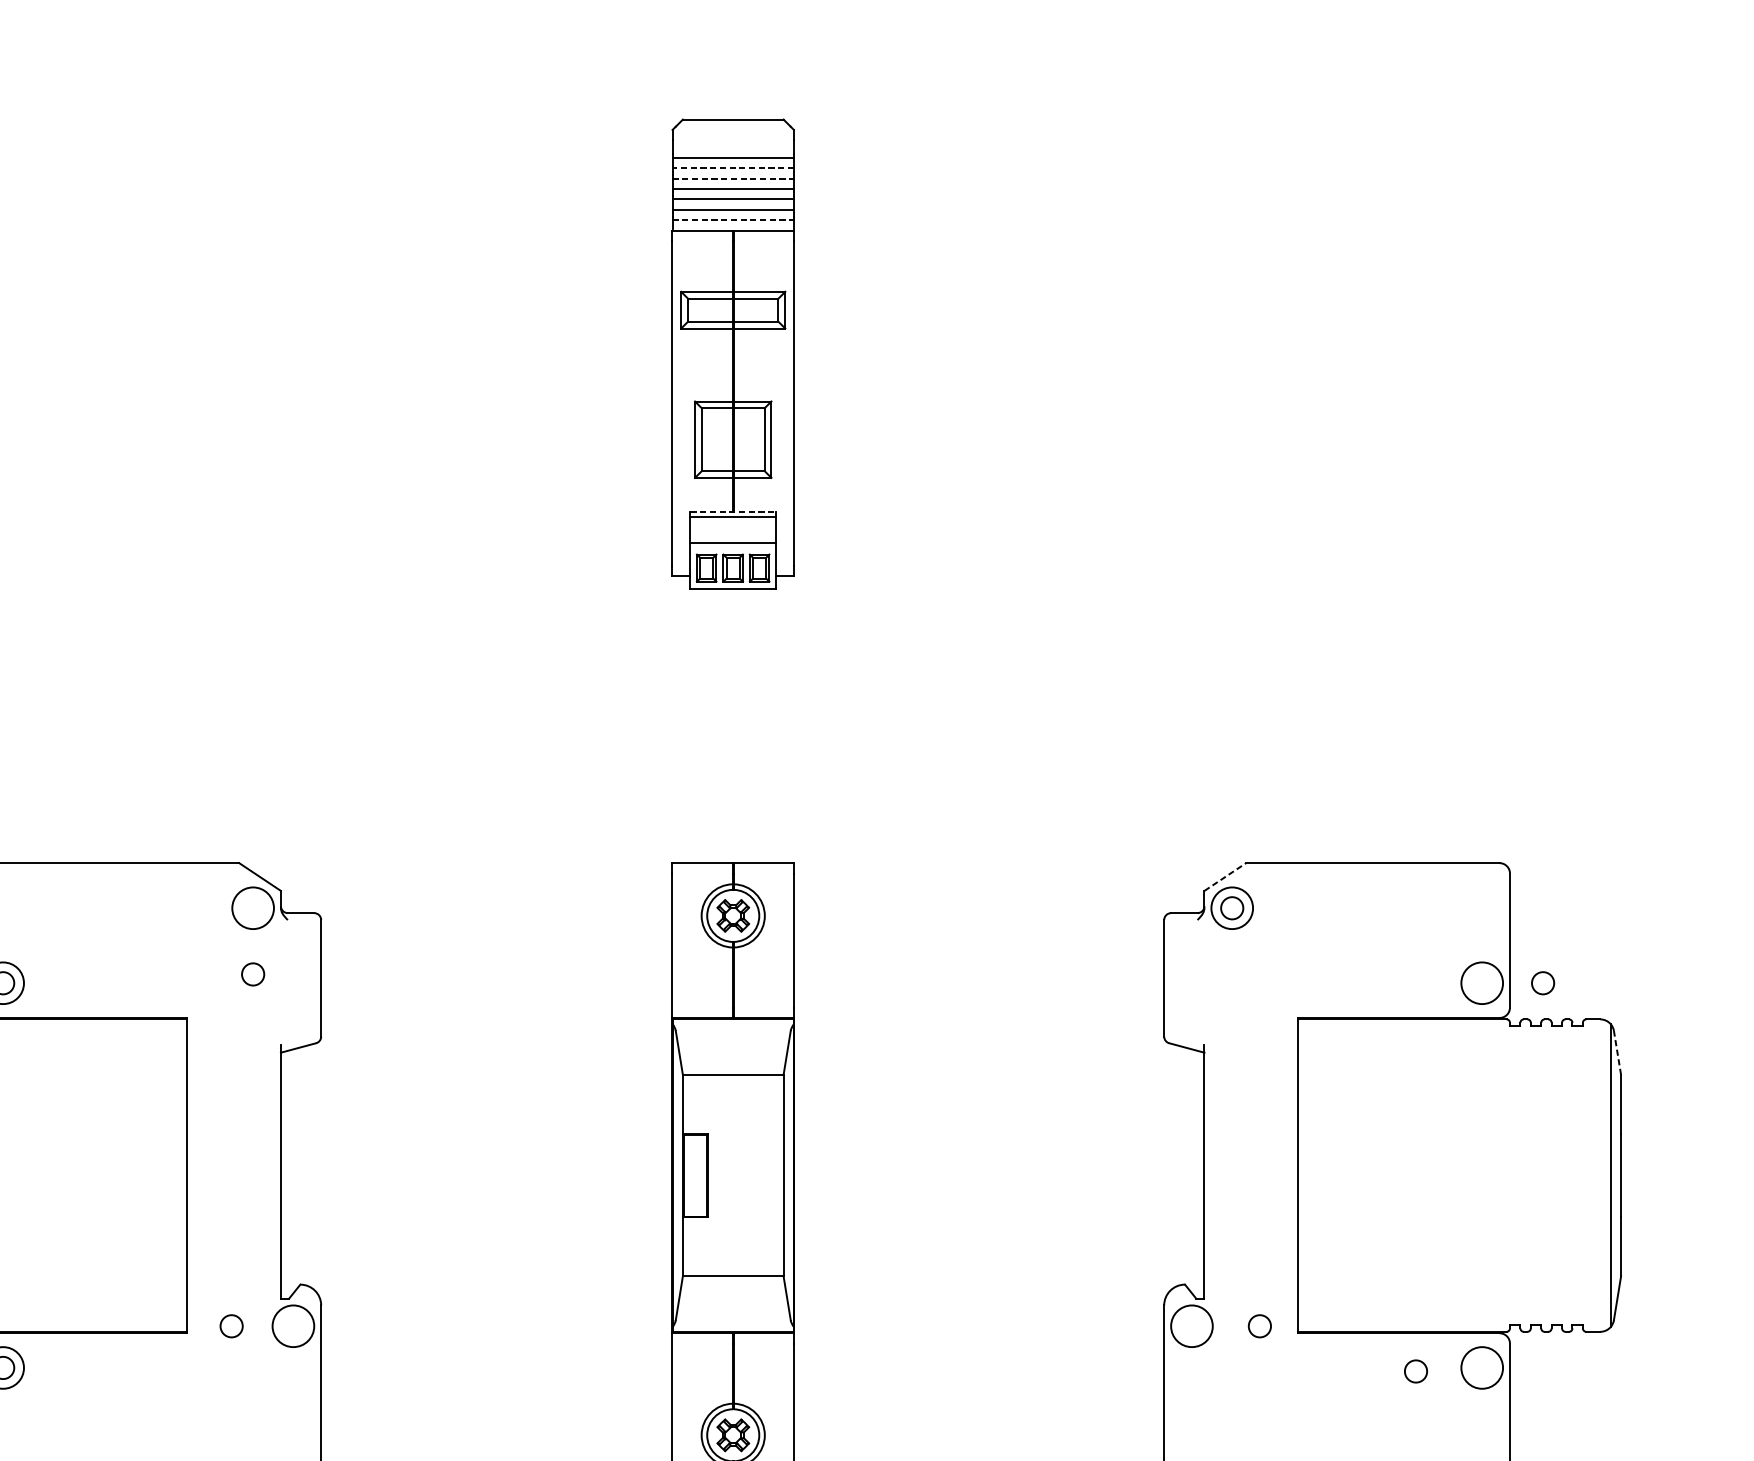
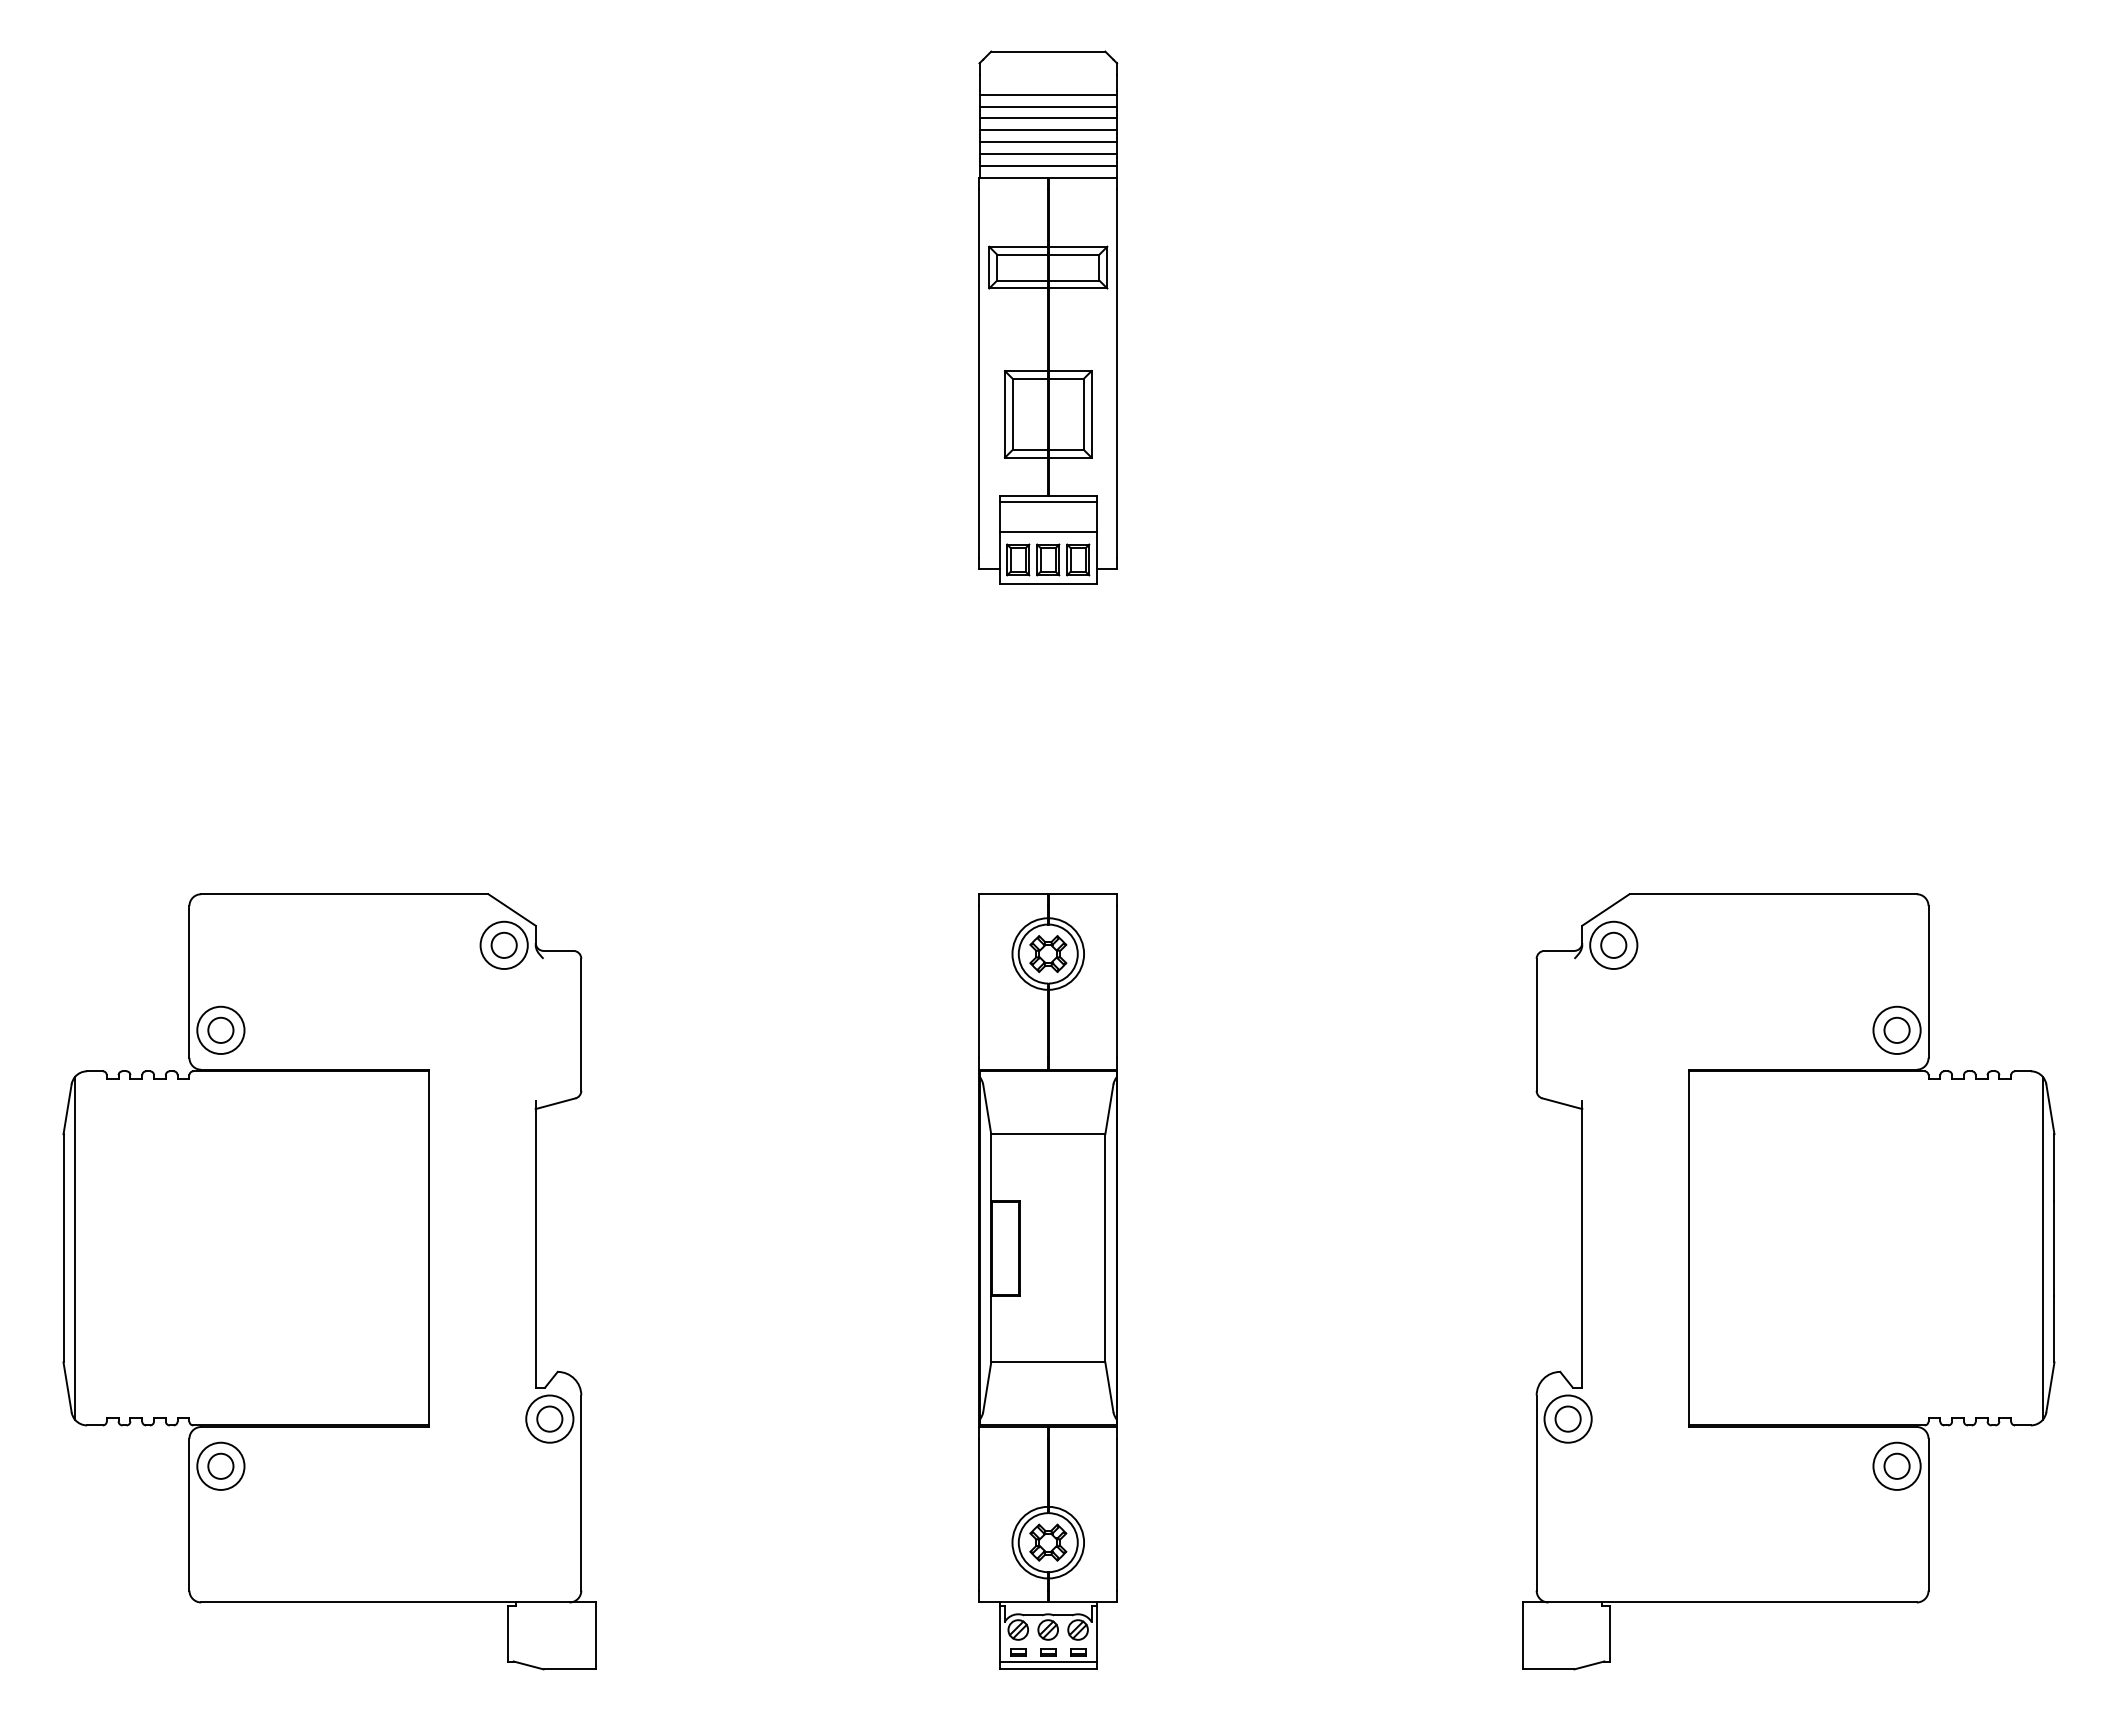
line: (733, 168) -> (1048, 106), dashed -> solid
line: (733, 178) -> (1048, 118), dashed -> solid
line: (733, 220) -> (1048, 165), dashed -> solid
line: (733, 512) -> (1048, 496), dashed -> solid
line: (1225, 876) -> (1606, 909), dashed -> solid
circle: (252, 973) -> (503, 944), moved
circle: (1542, 982) -> (1896, 1029), moved
line: (1617, 1052) -> (2050, 1108), dashed -> solid
circle: (231, 1325) -> (549, 1418), moved
circle: (1259, 1325) -> (1567, 1418), moved
circle: (1415, 1370) -> (1896, 1465), moved

